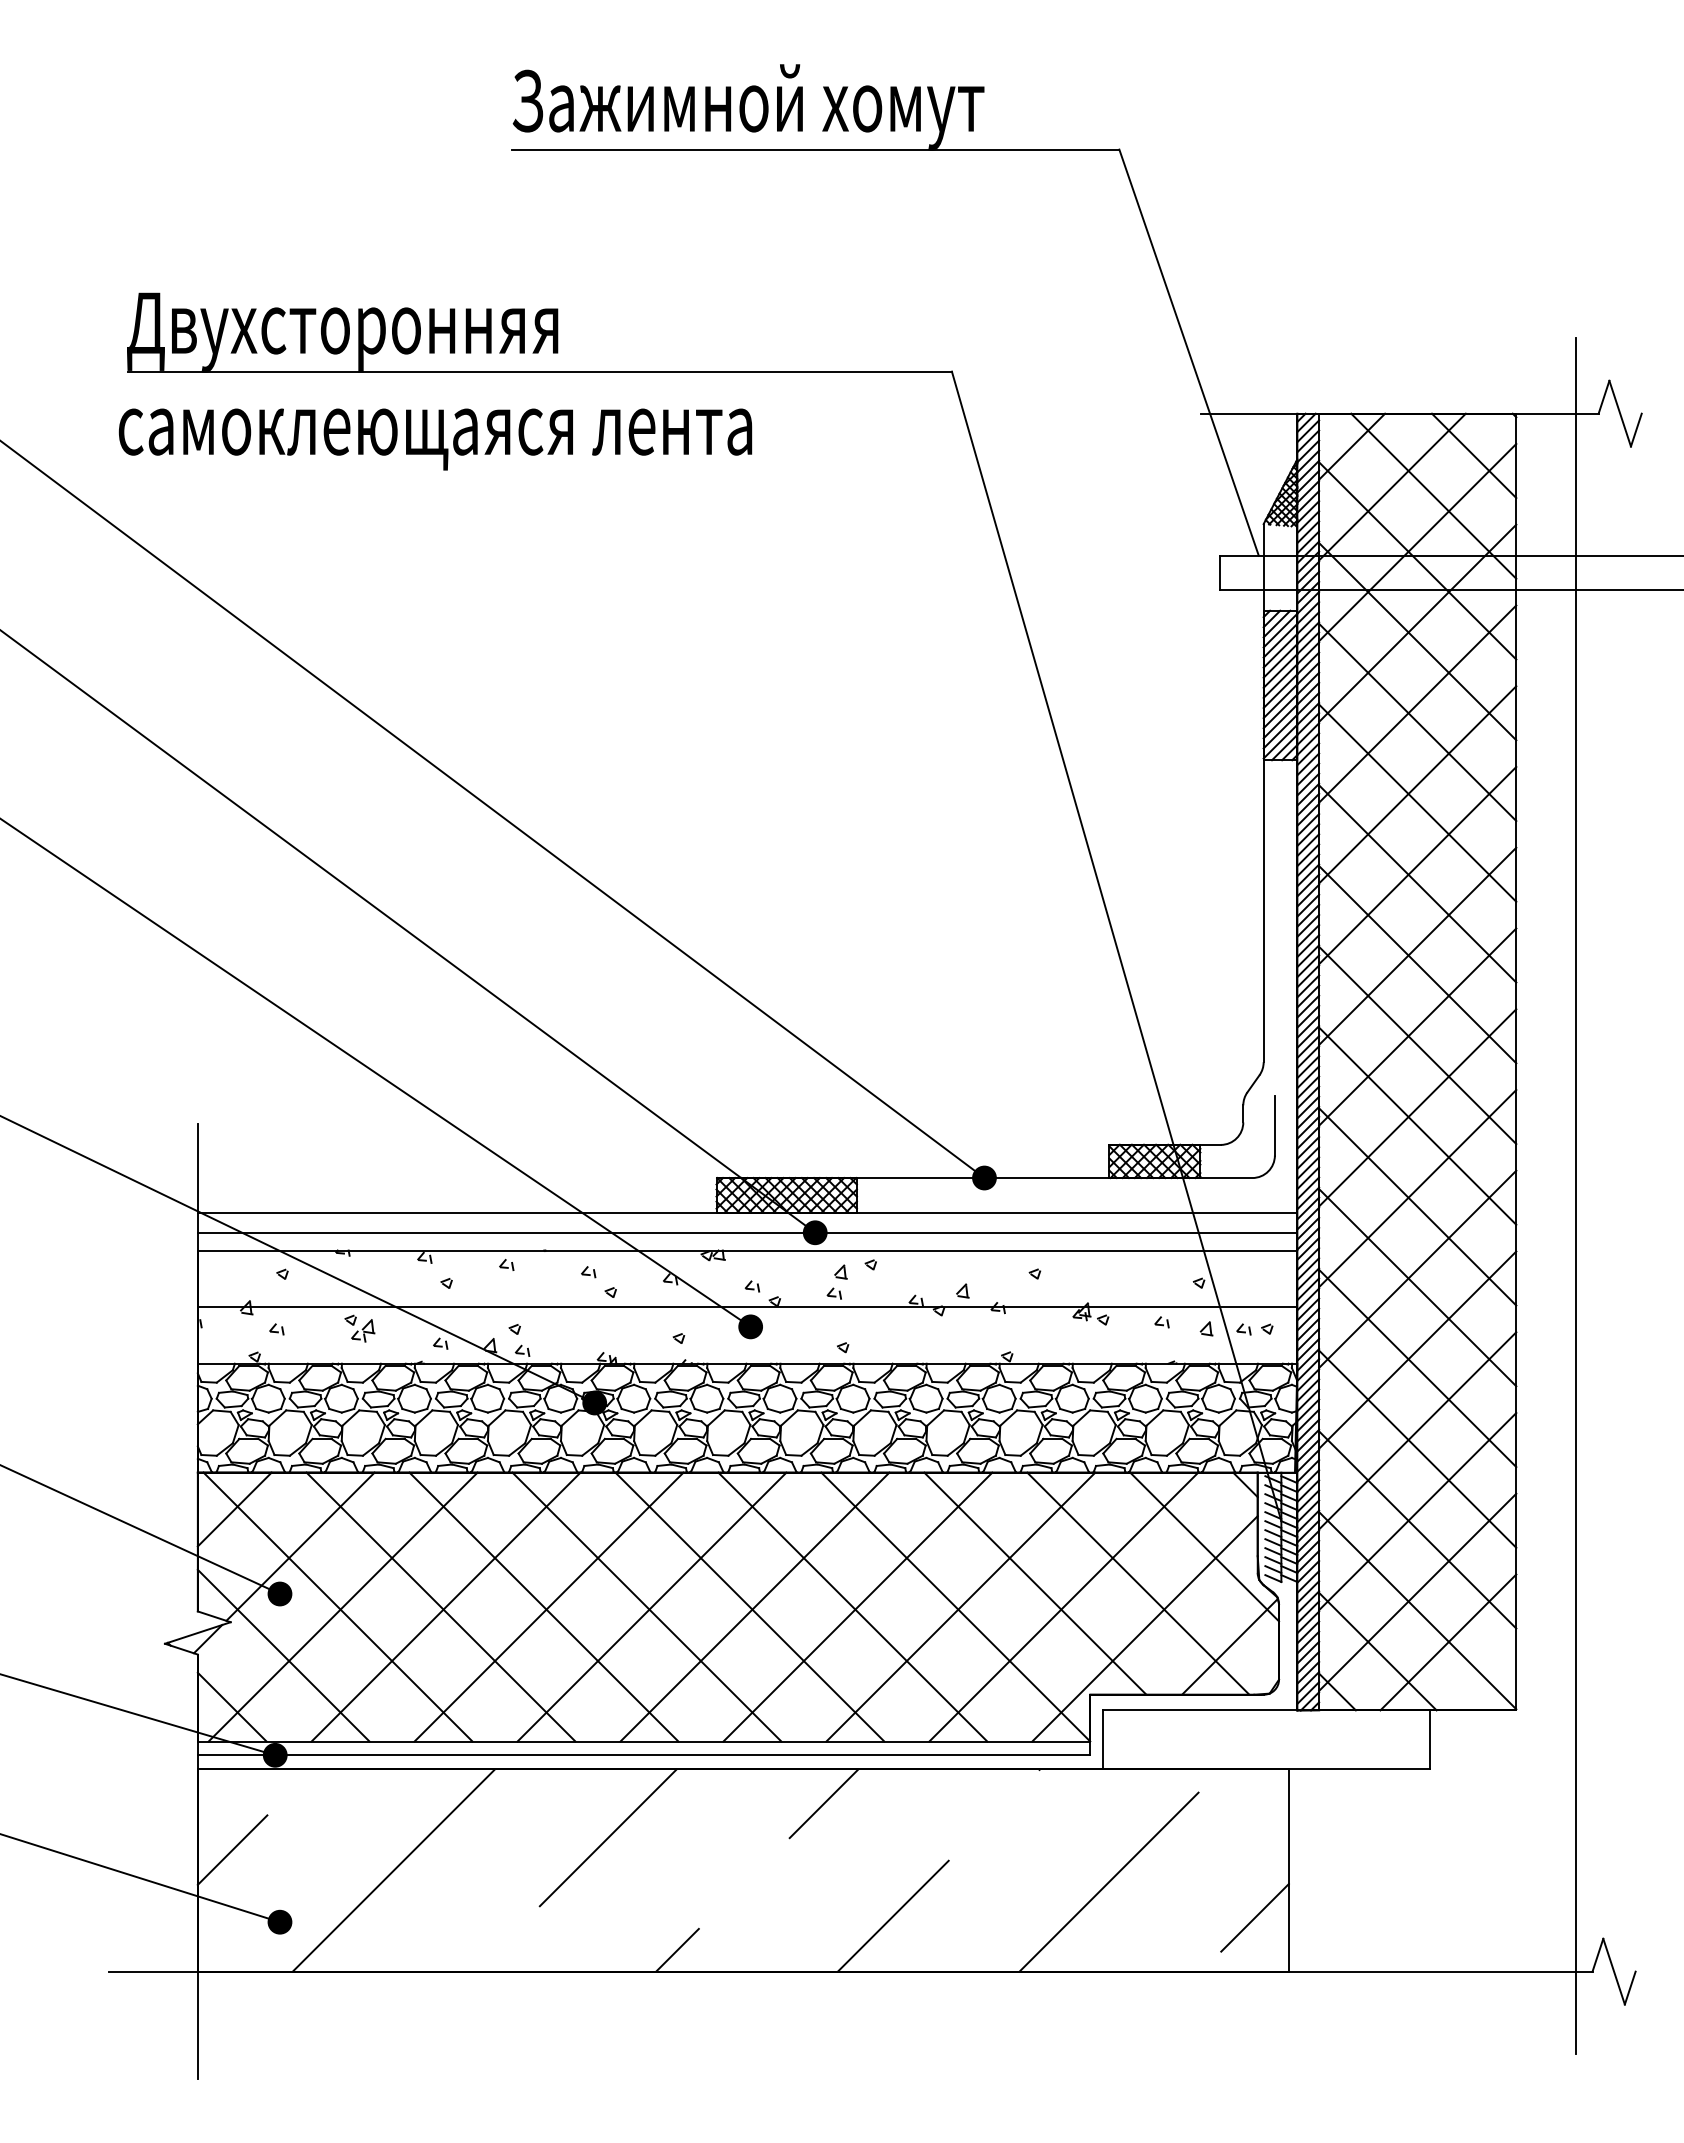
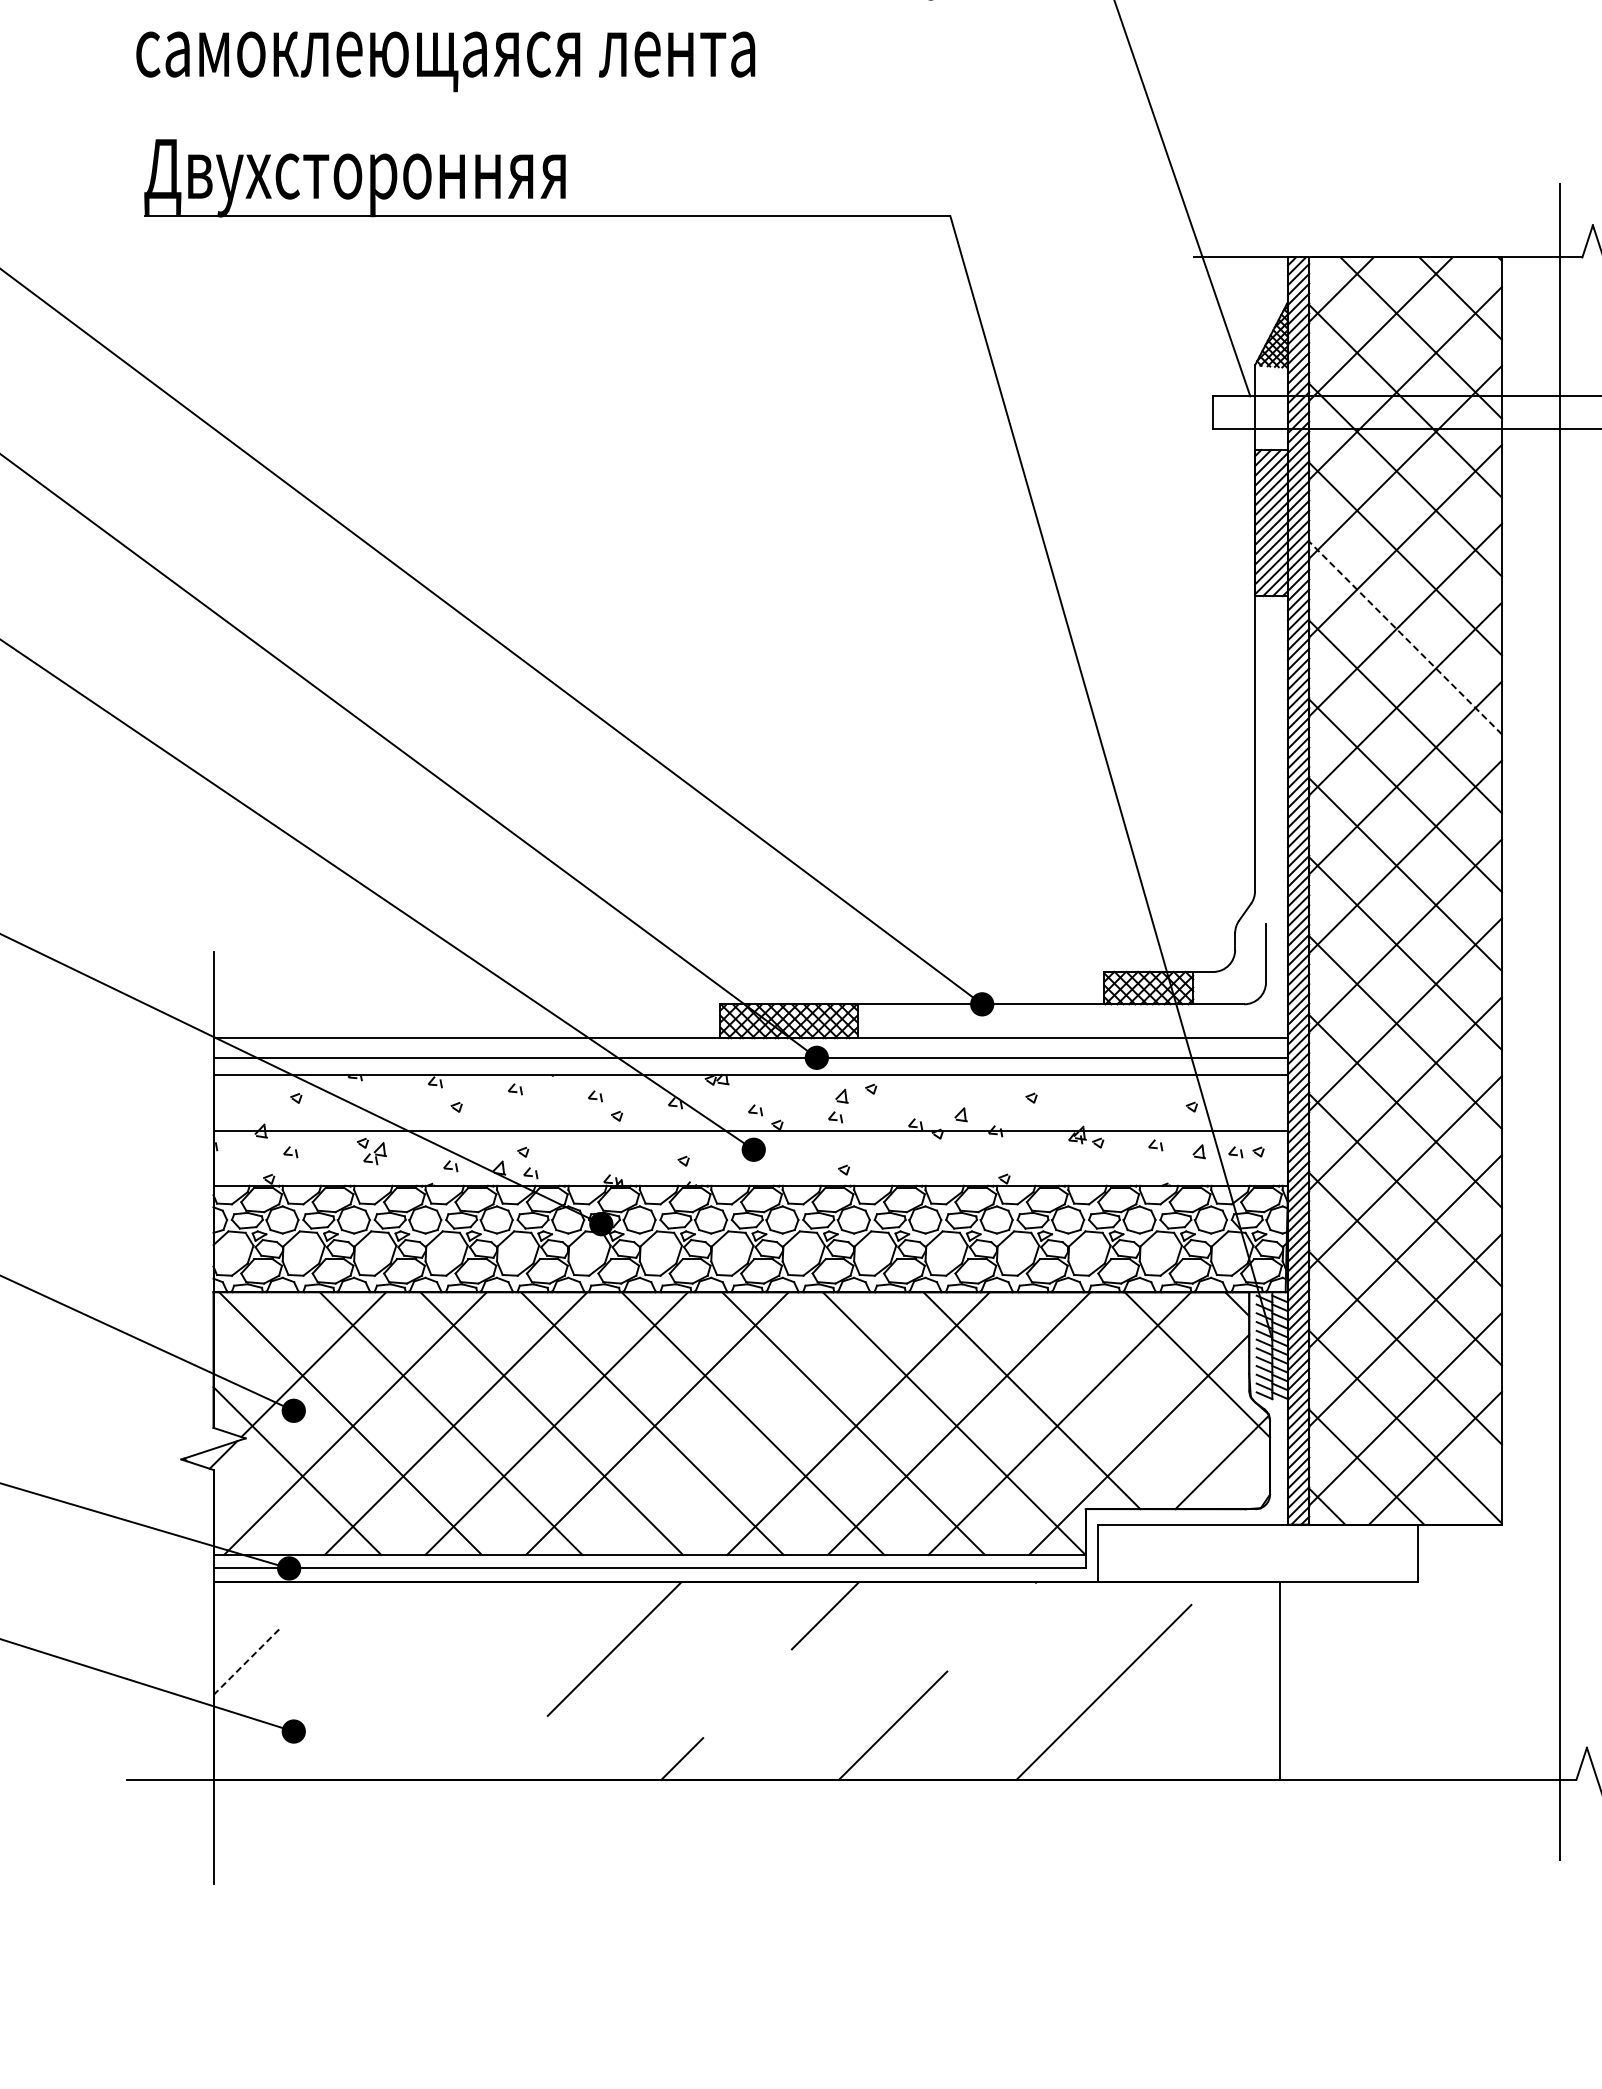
text: (435, 439) -> (445, 61), moved
line: (1417, 802) -> (1405, 637), solid -> dashed
line: (234, 1509) -> (249, 1328), removed
line: (1138, 1583) -> (1132, 1400), removed
line: (754, 1606) -> (757, 1423), removed
line: (231, 1706) -> (246, 1520), removed
line: (232, 1849) -> (247, 1660), solid -> dashed
line: (393, 1870) -> (404, 1681), removed
line: (1254, 1917) -> (1246, 1726), removed

